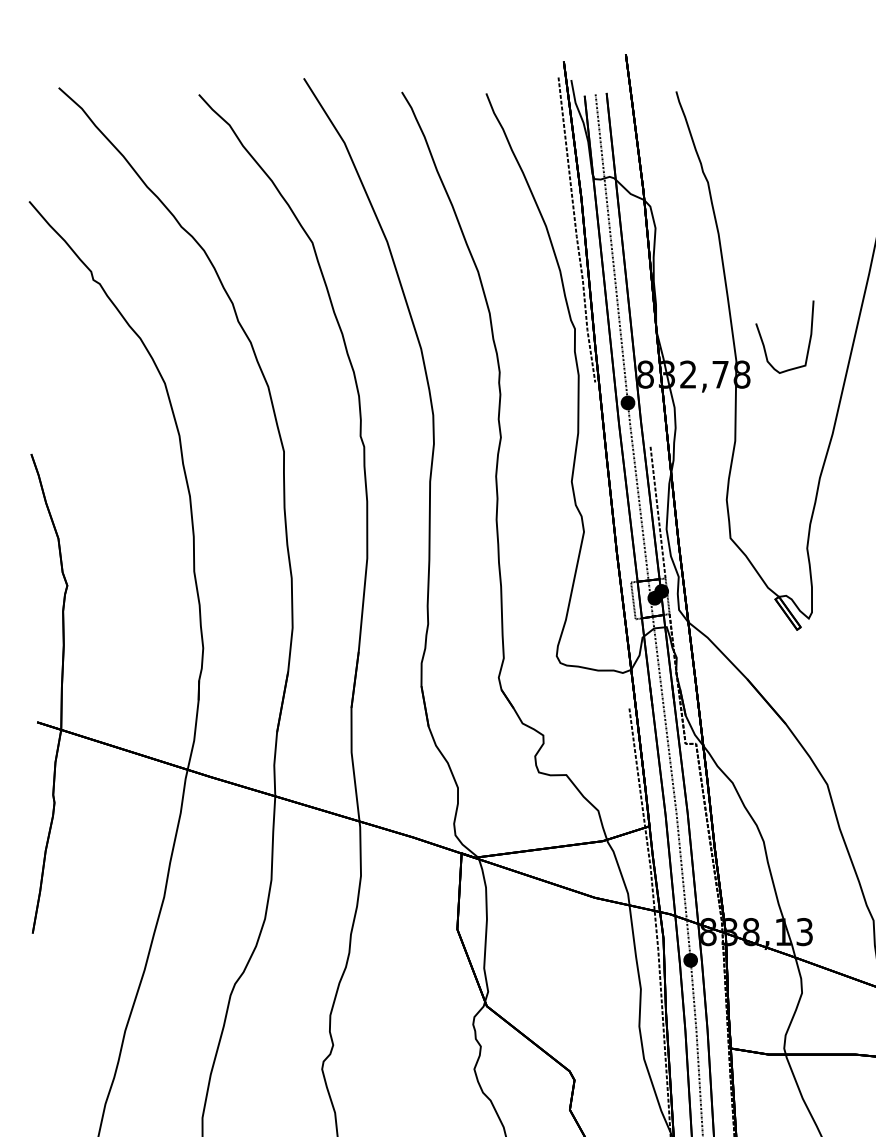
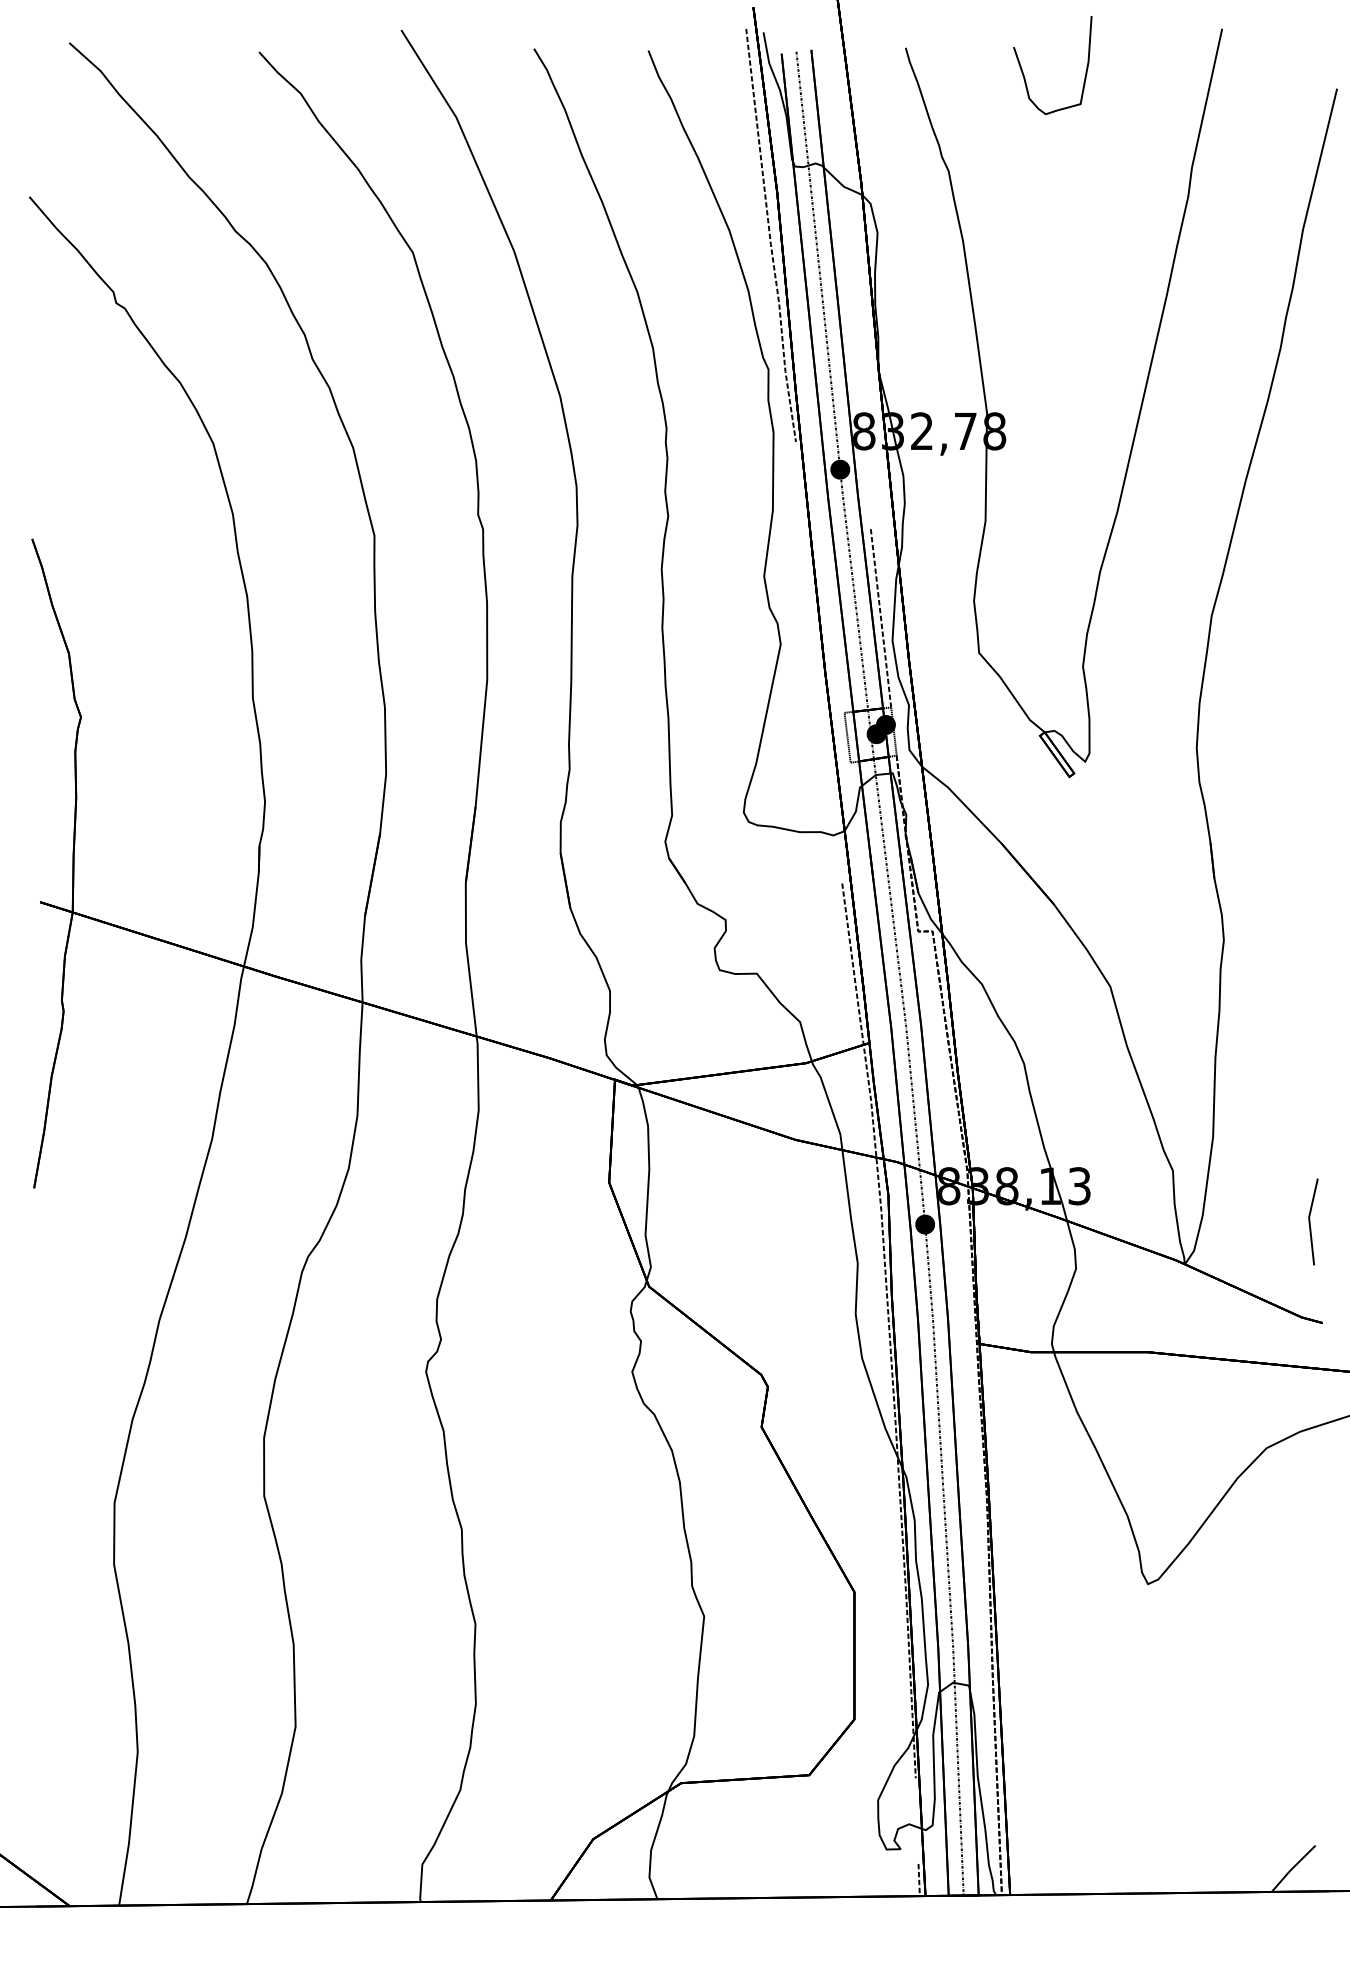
curve: (764, 343) -> (1024, 74), moved

